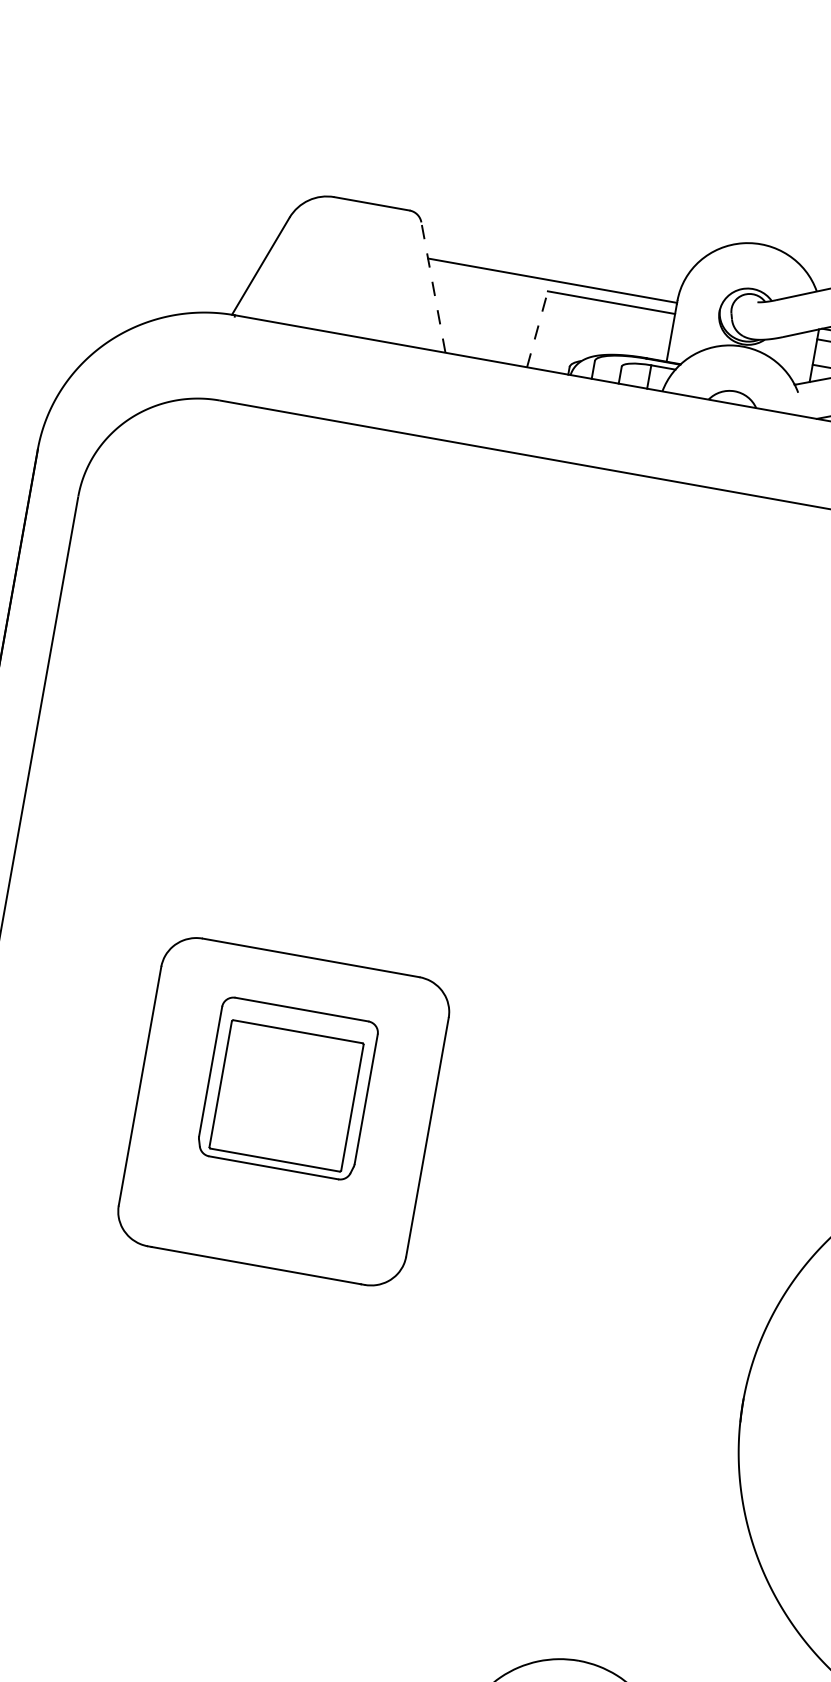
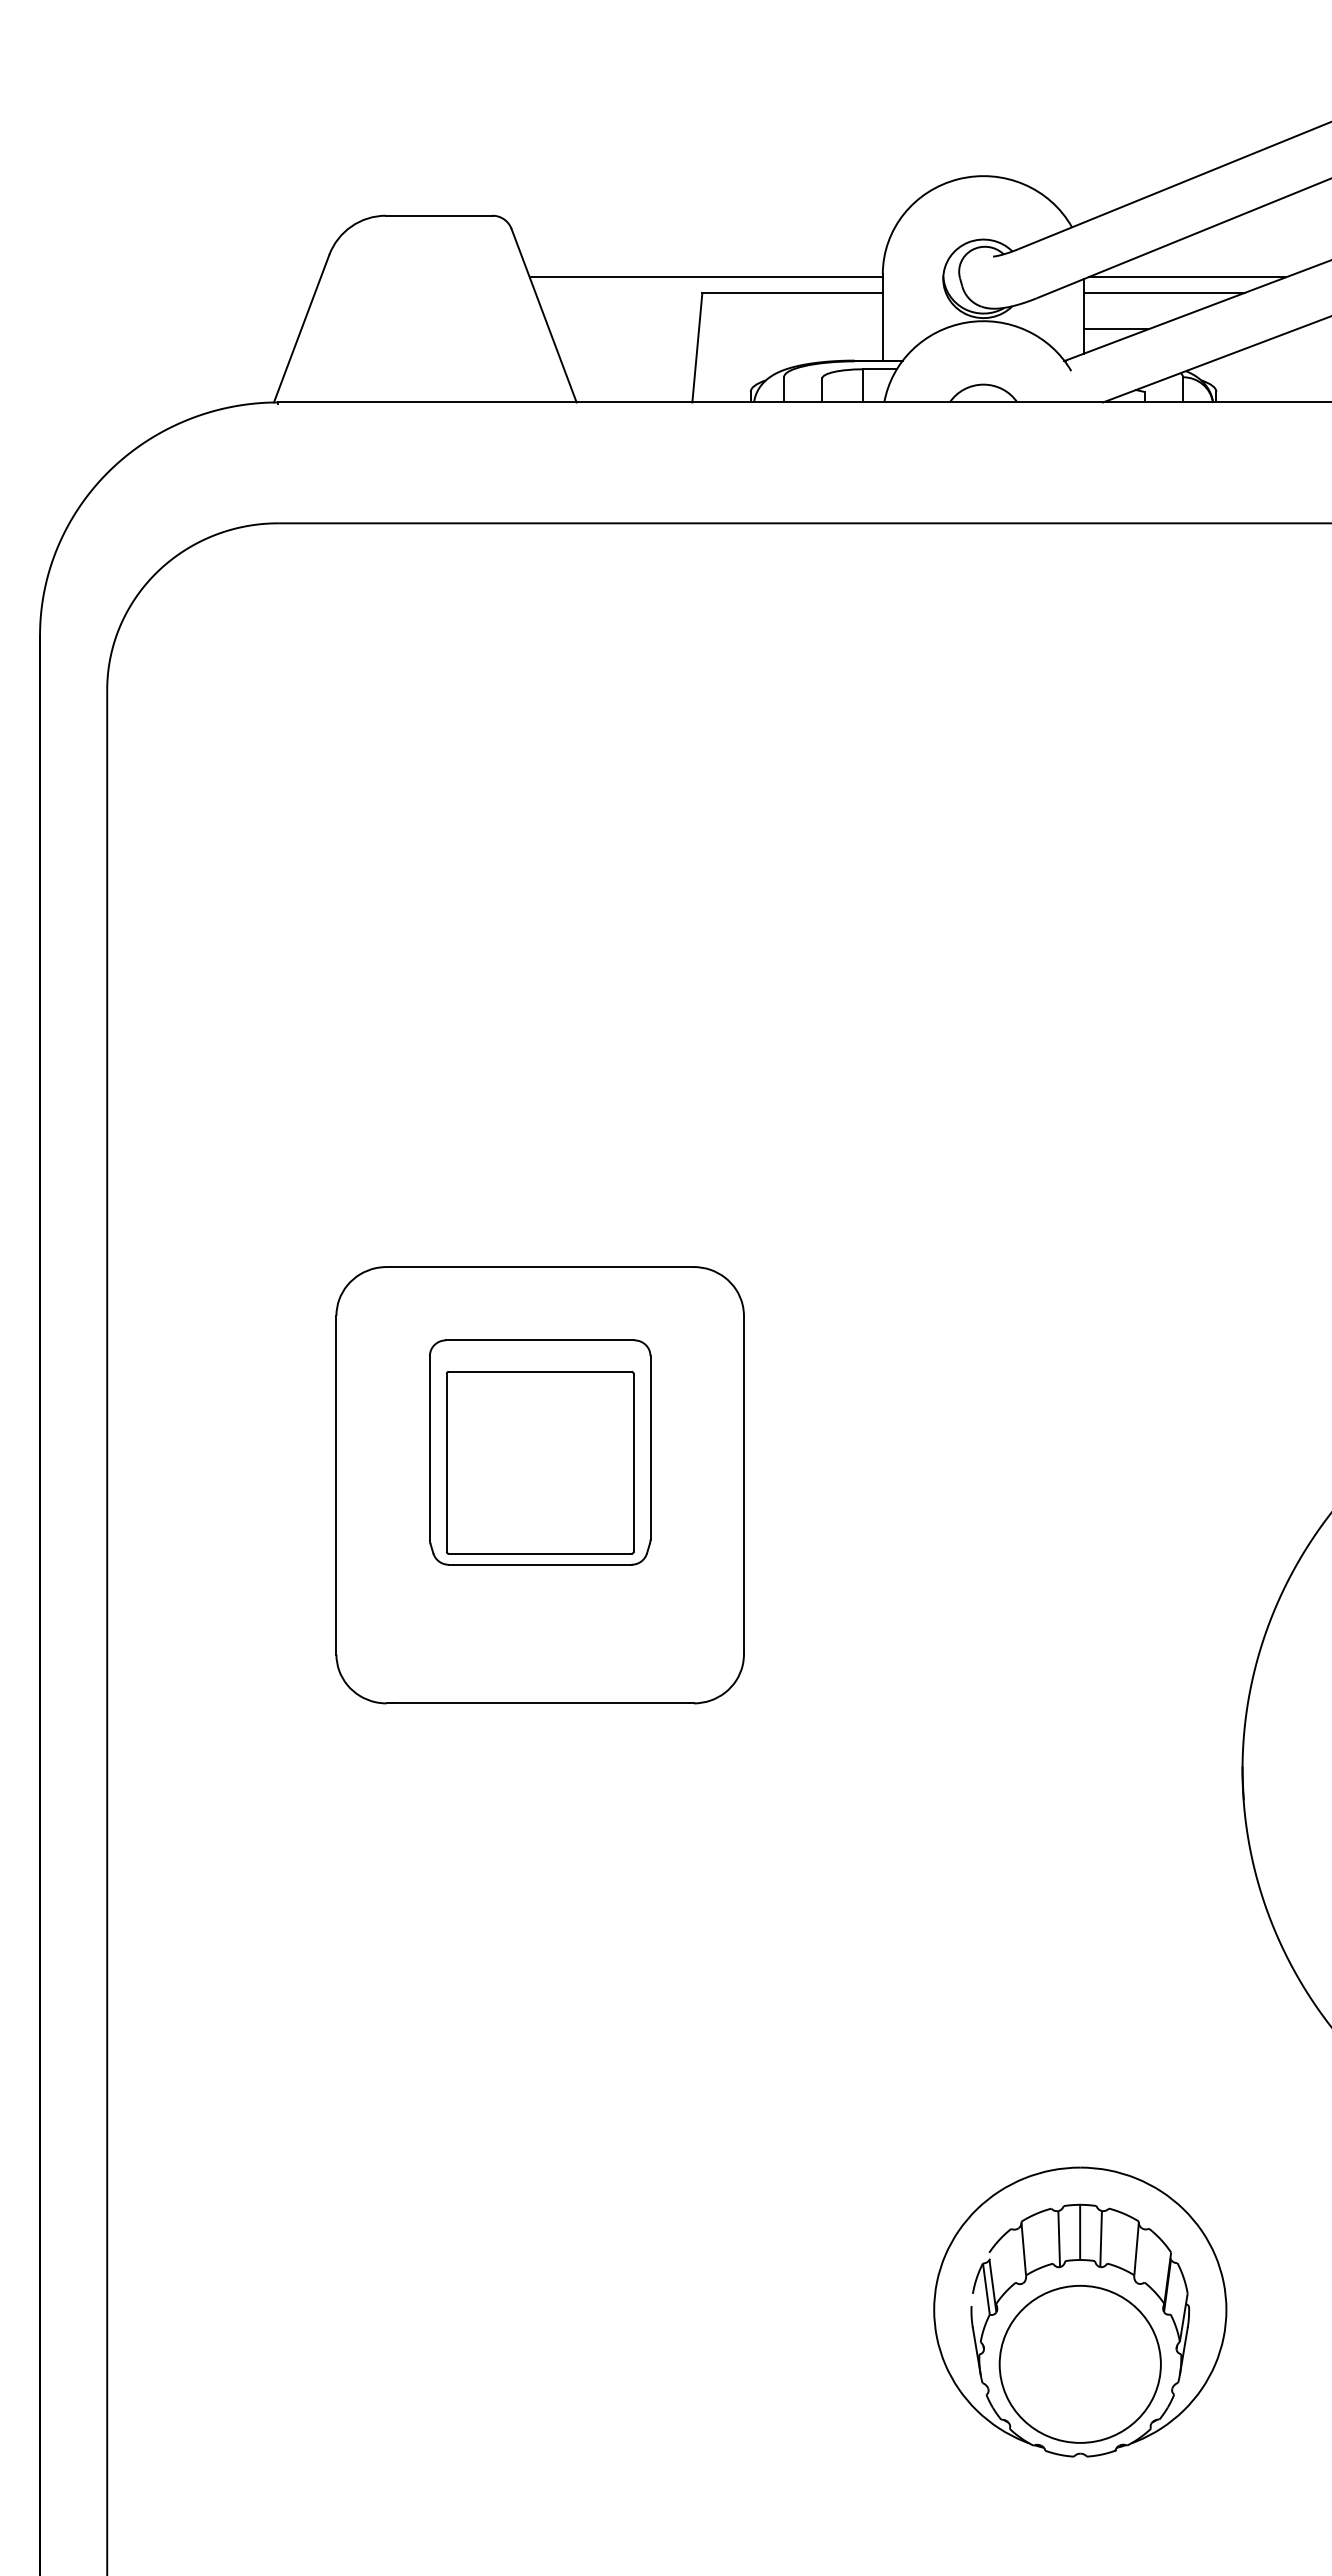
line: (433, 287) -> (544, 315), dashed -> solid
line: (537, 329) -> (697, 347), dashed -> solid

